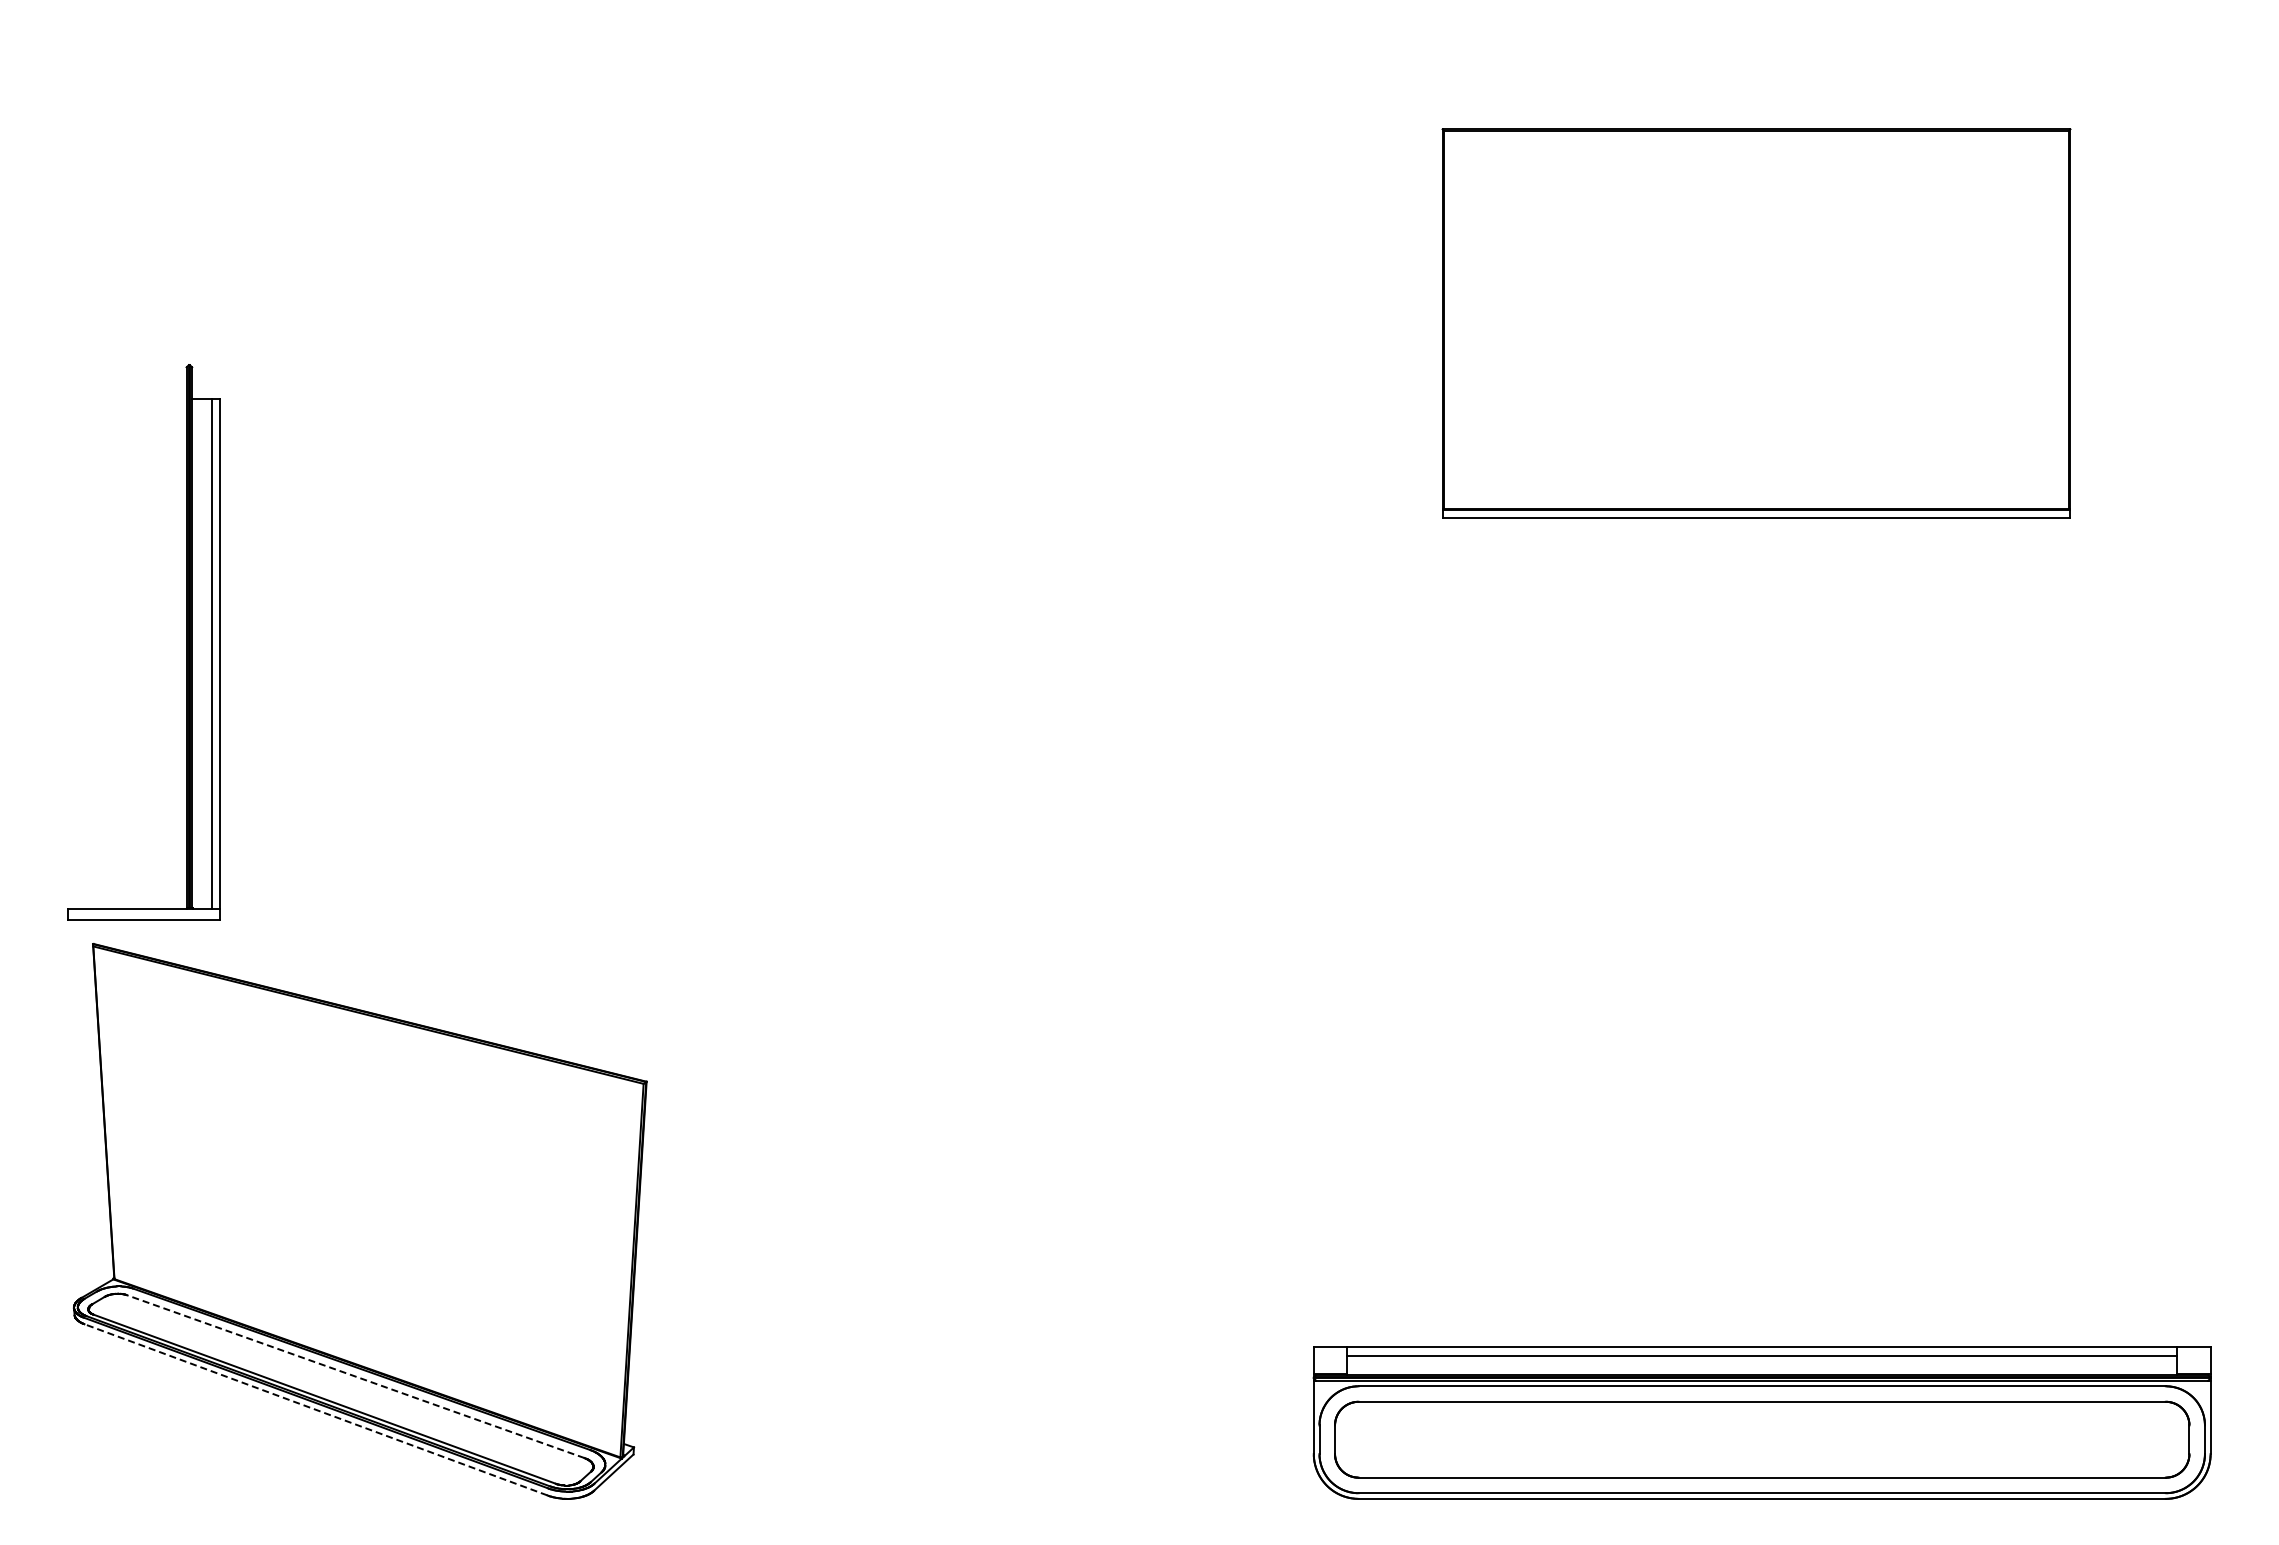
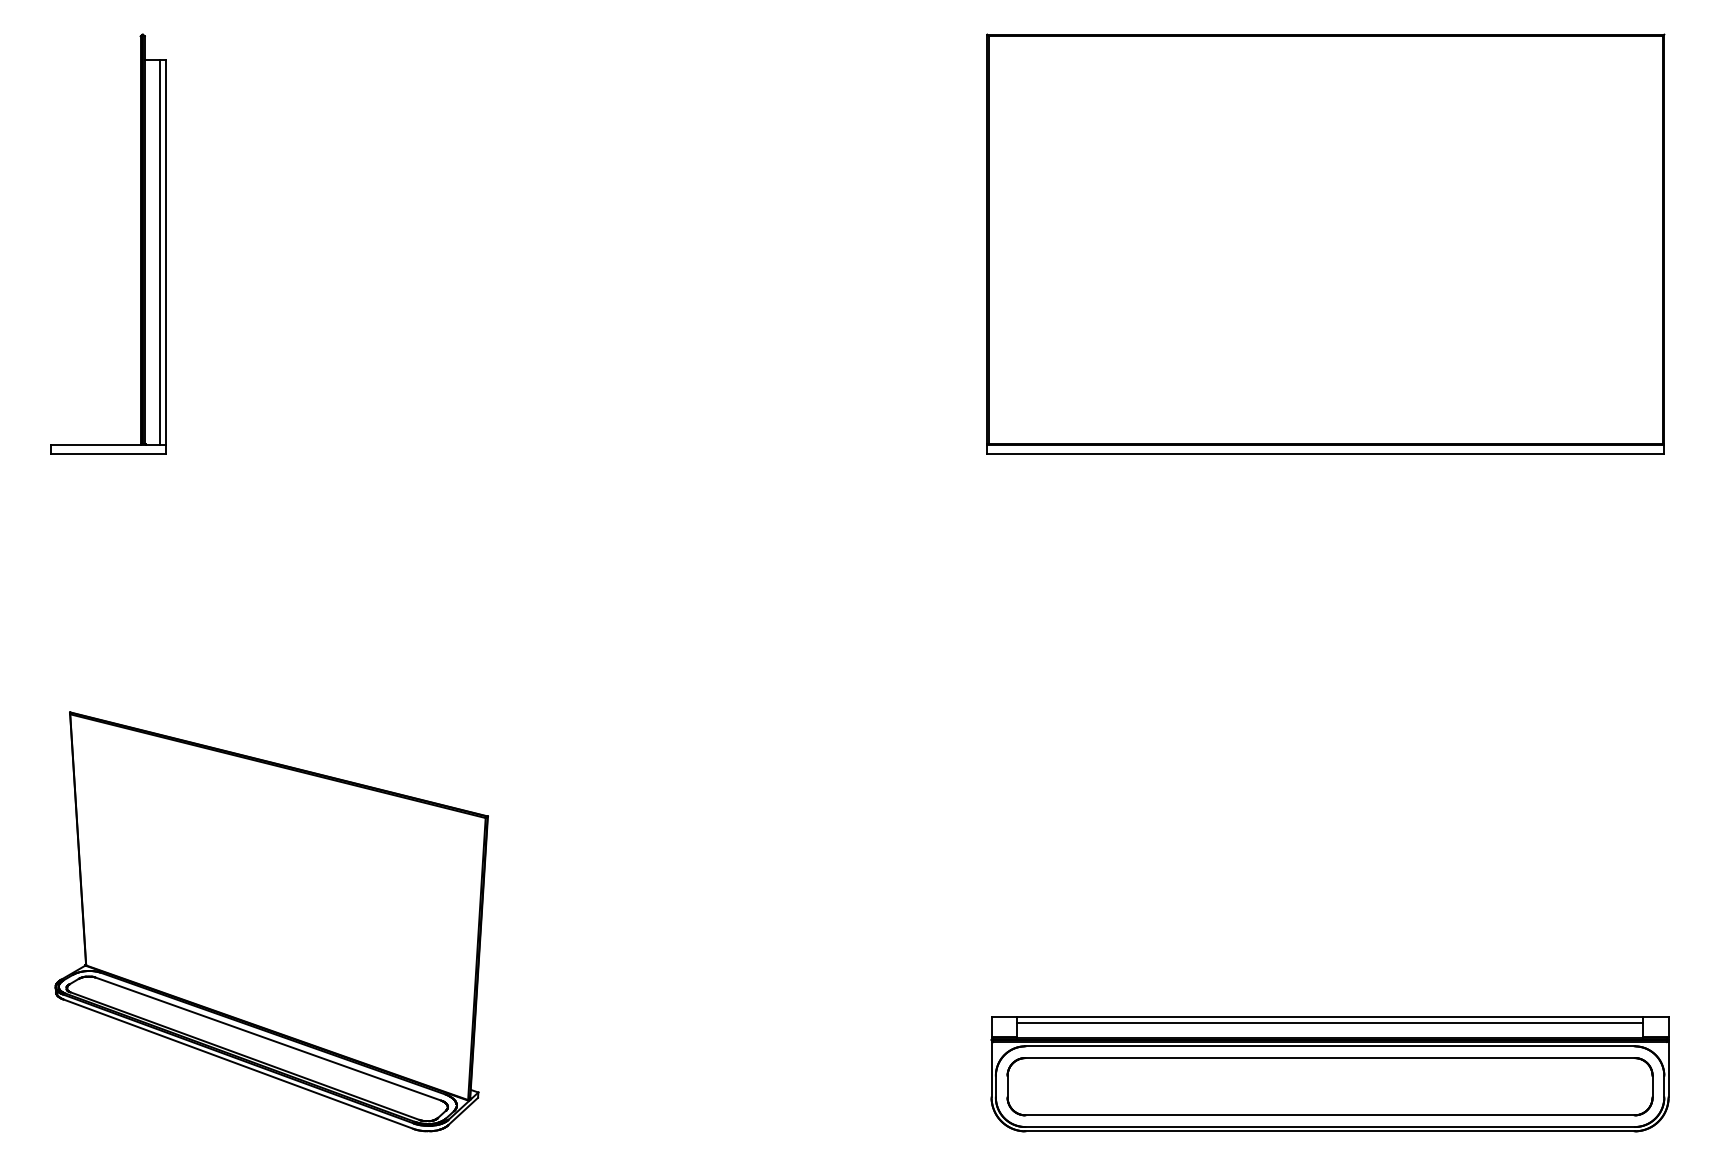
part: (1756, 323) -> (1325, 244), size x1.43
part: (186, 642) -> (140, 244), moved
line: (355, 1376) -> (268, 1038), dashed -> solid
line: (315, 1409) -> (237, 1063), dashed -> solid

